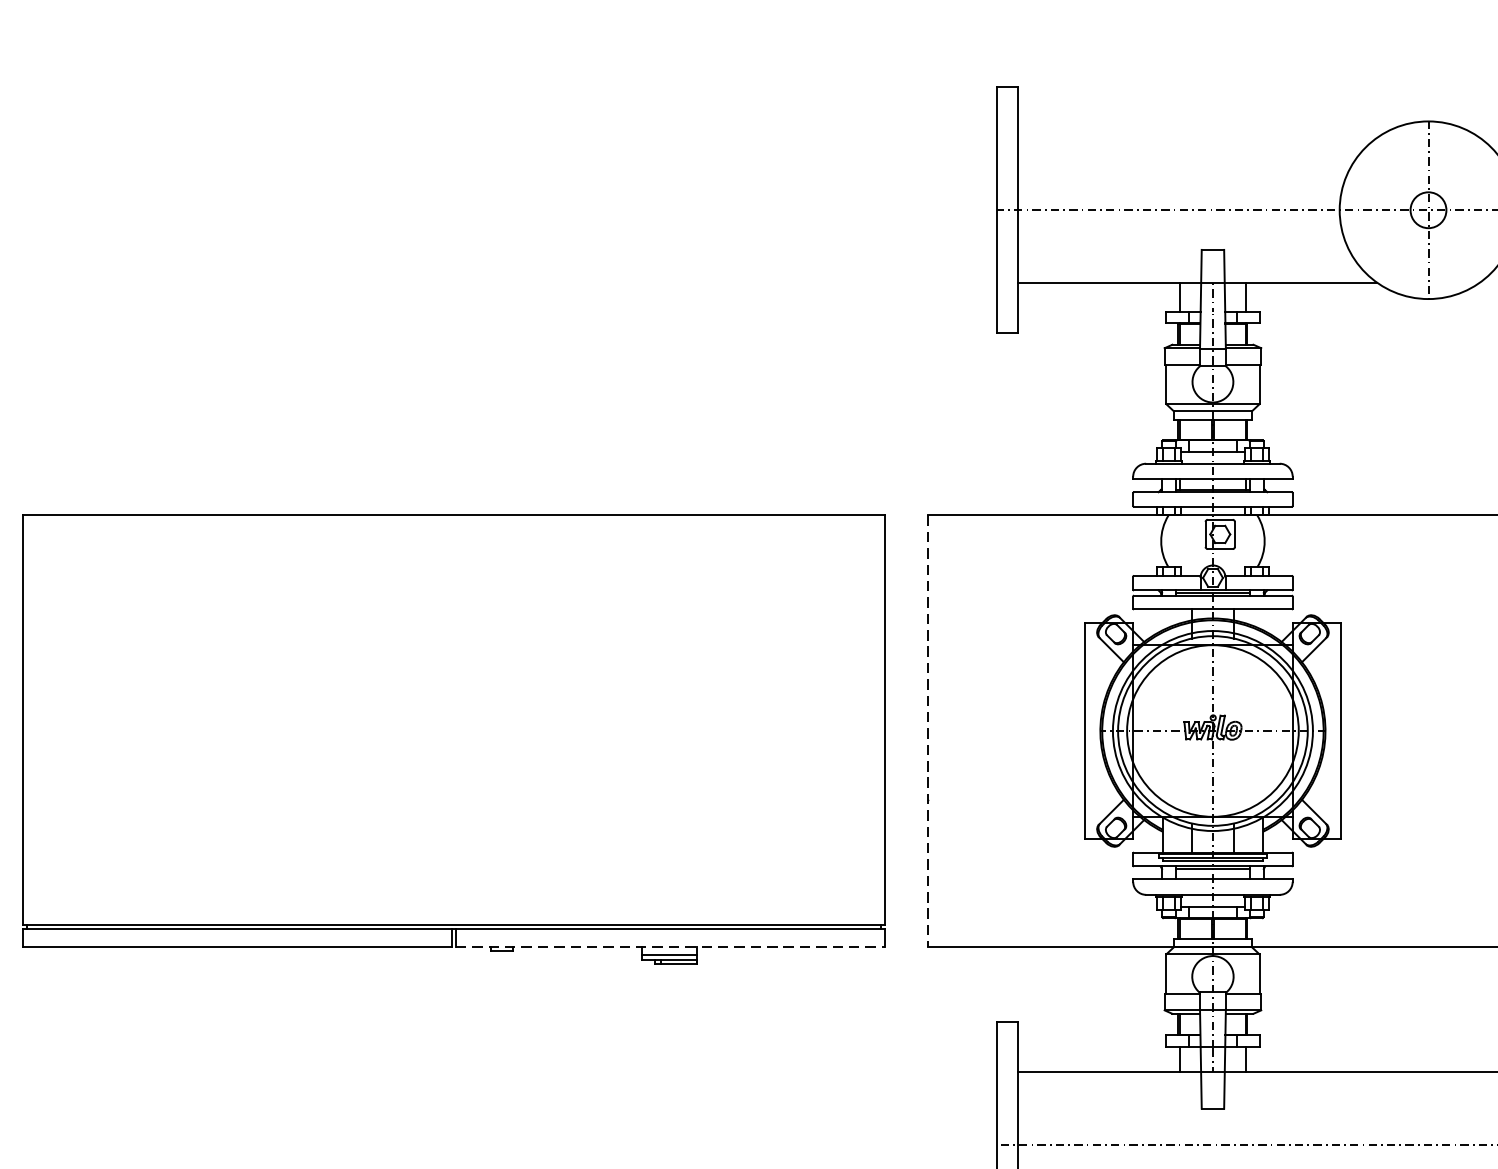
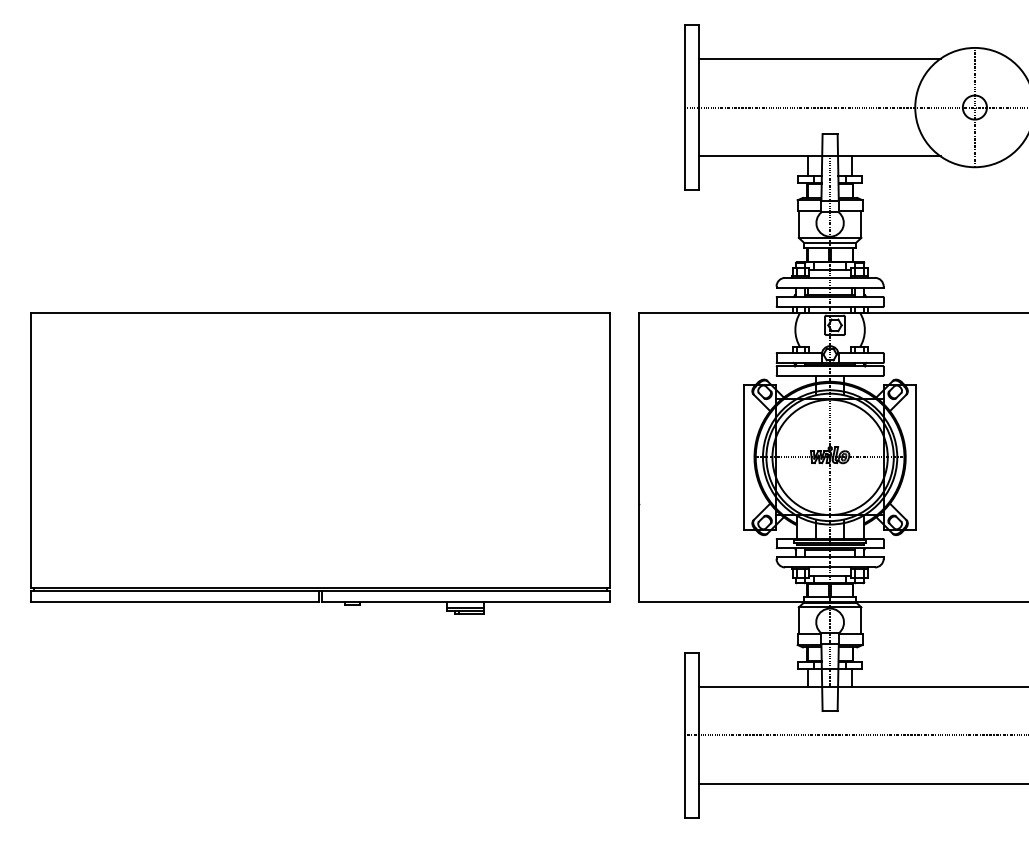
line: (1197, 137) -> (819, 58), added
line: (927, 731) -> (638, 457), dashed -> solid
line: (671, 947) -> (466, 602), dashed -> solid

